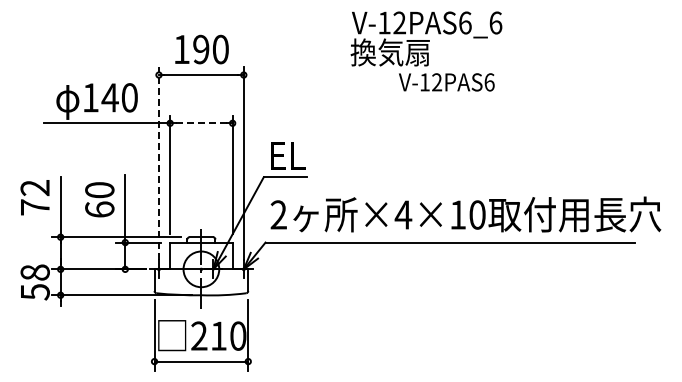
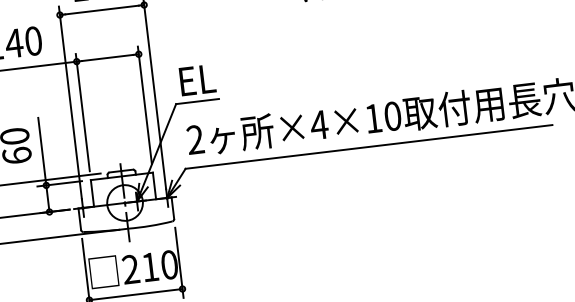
line: (201, 123) -> (107, 58), dashed -> solid
line: (158, 163) -> (69, 102), dashed -> solid

